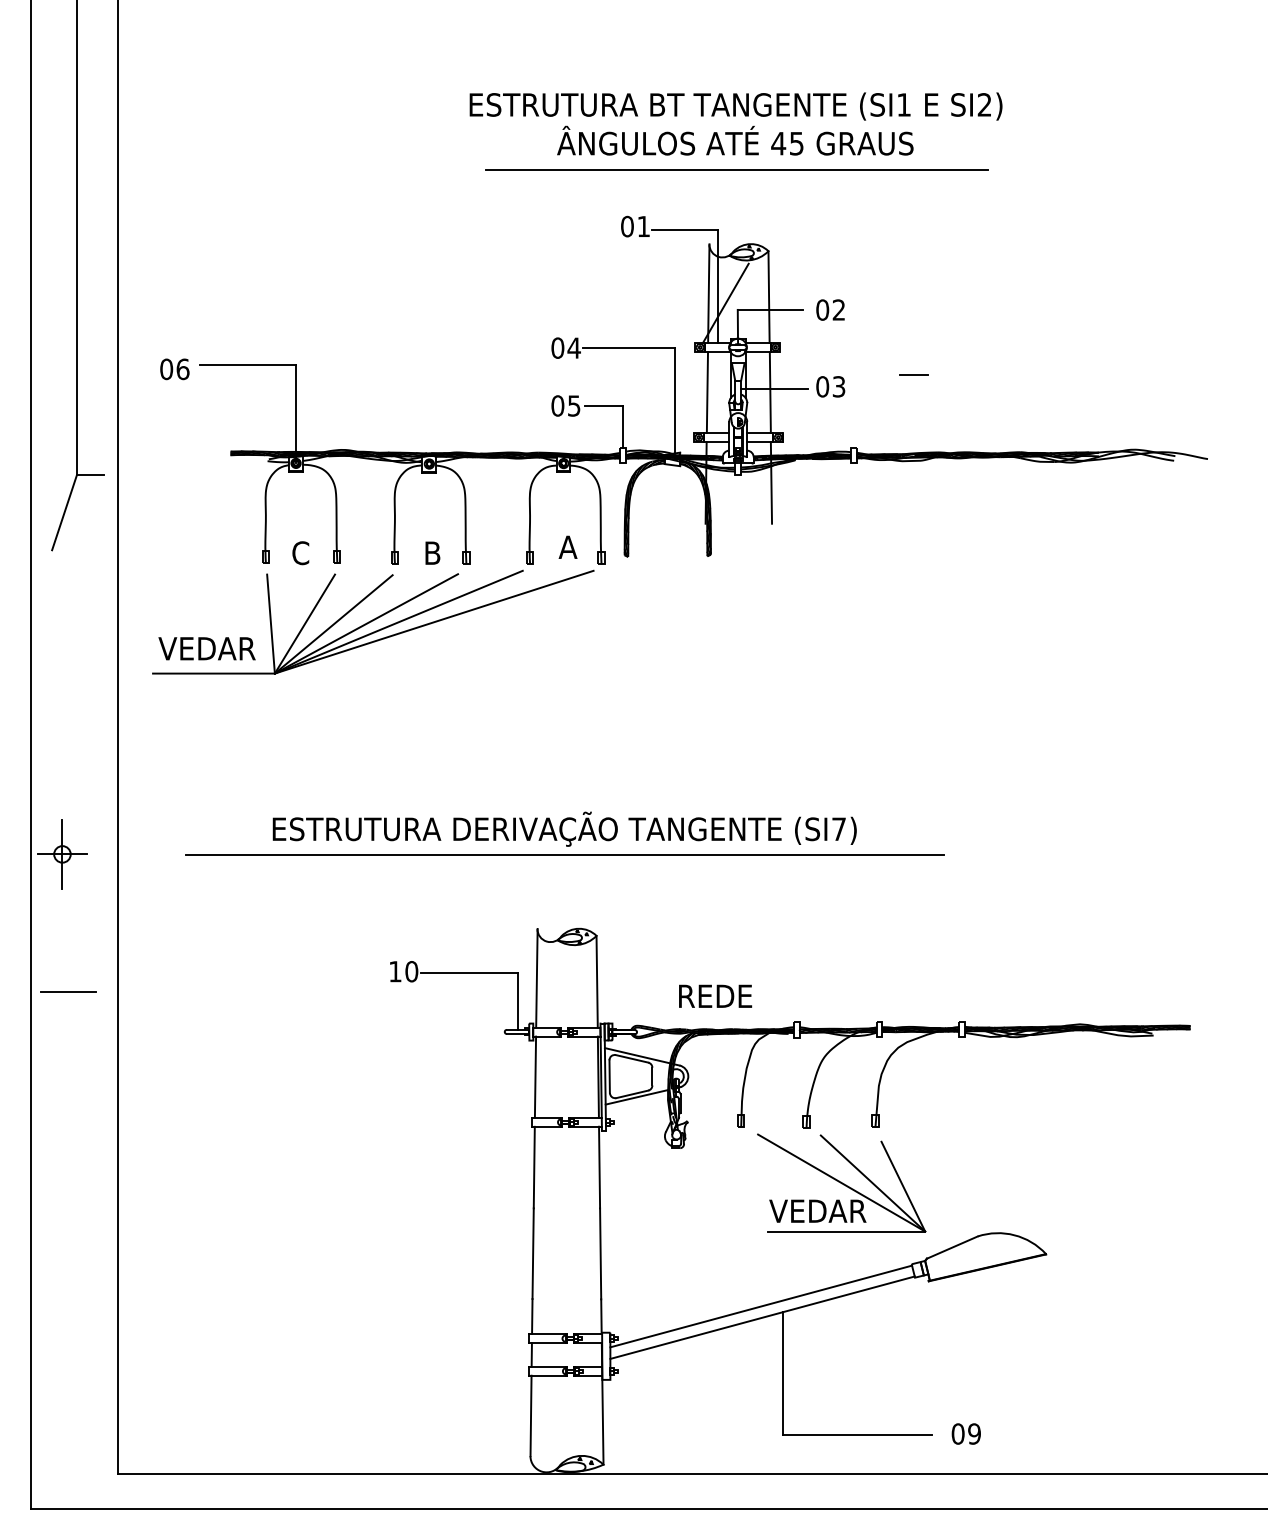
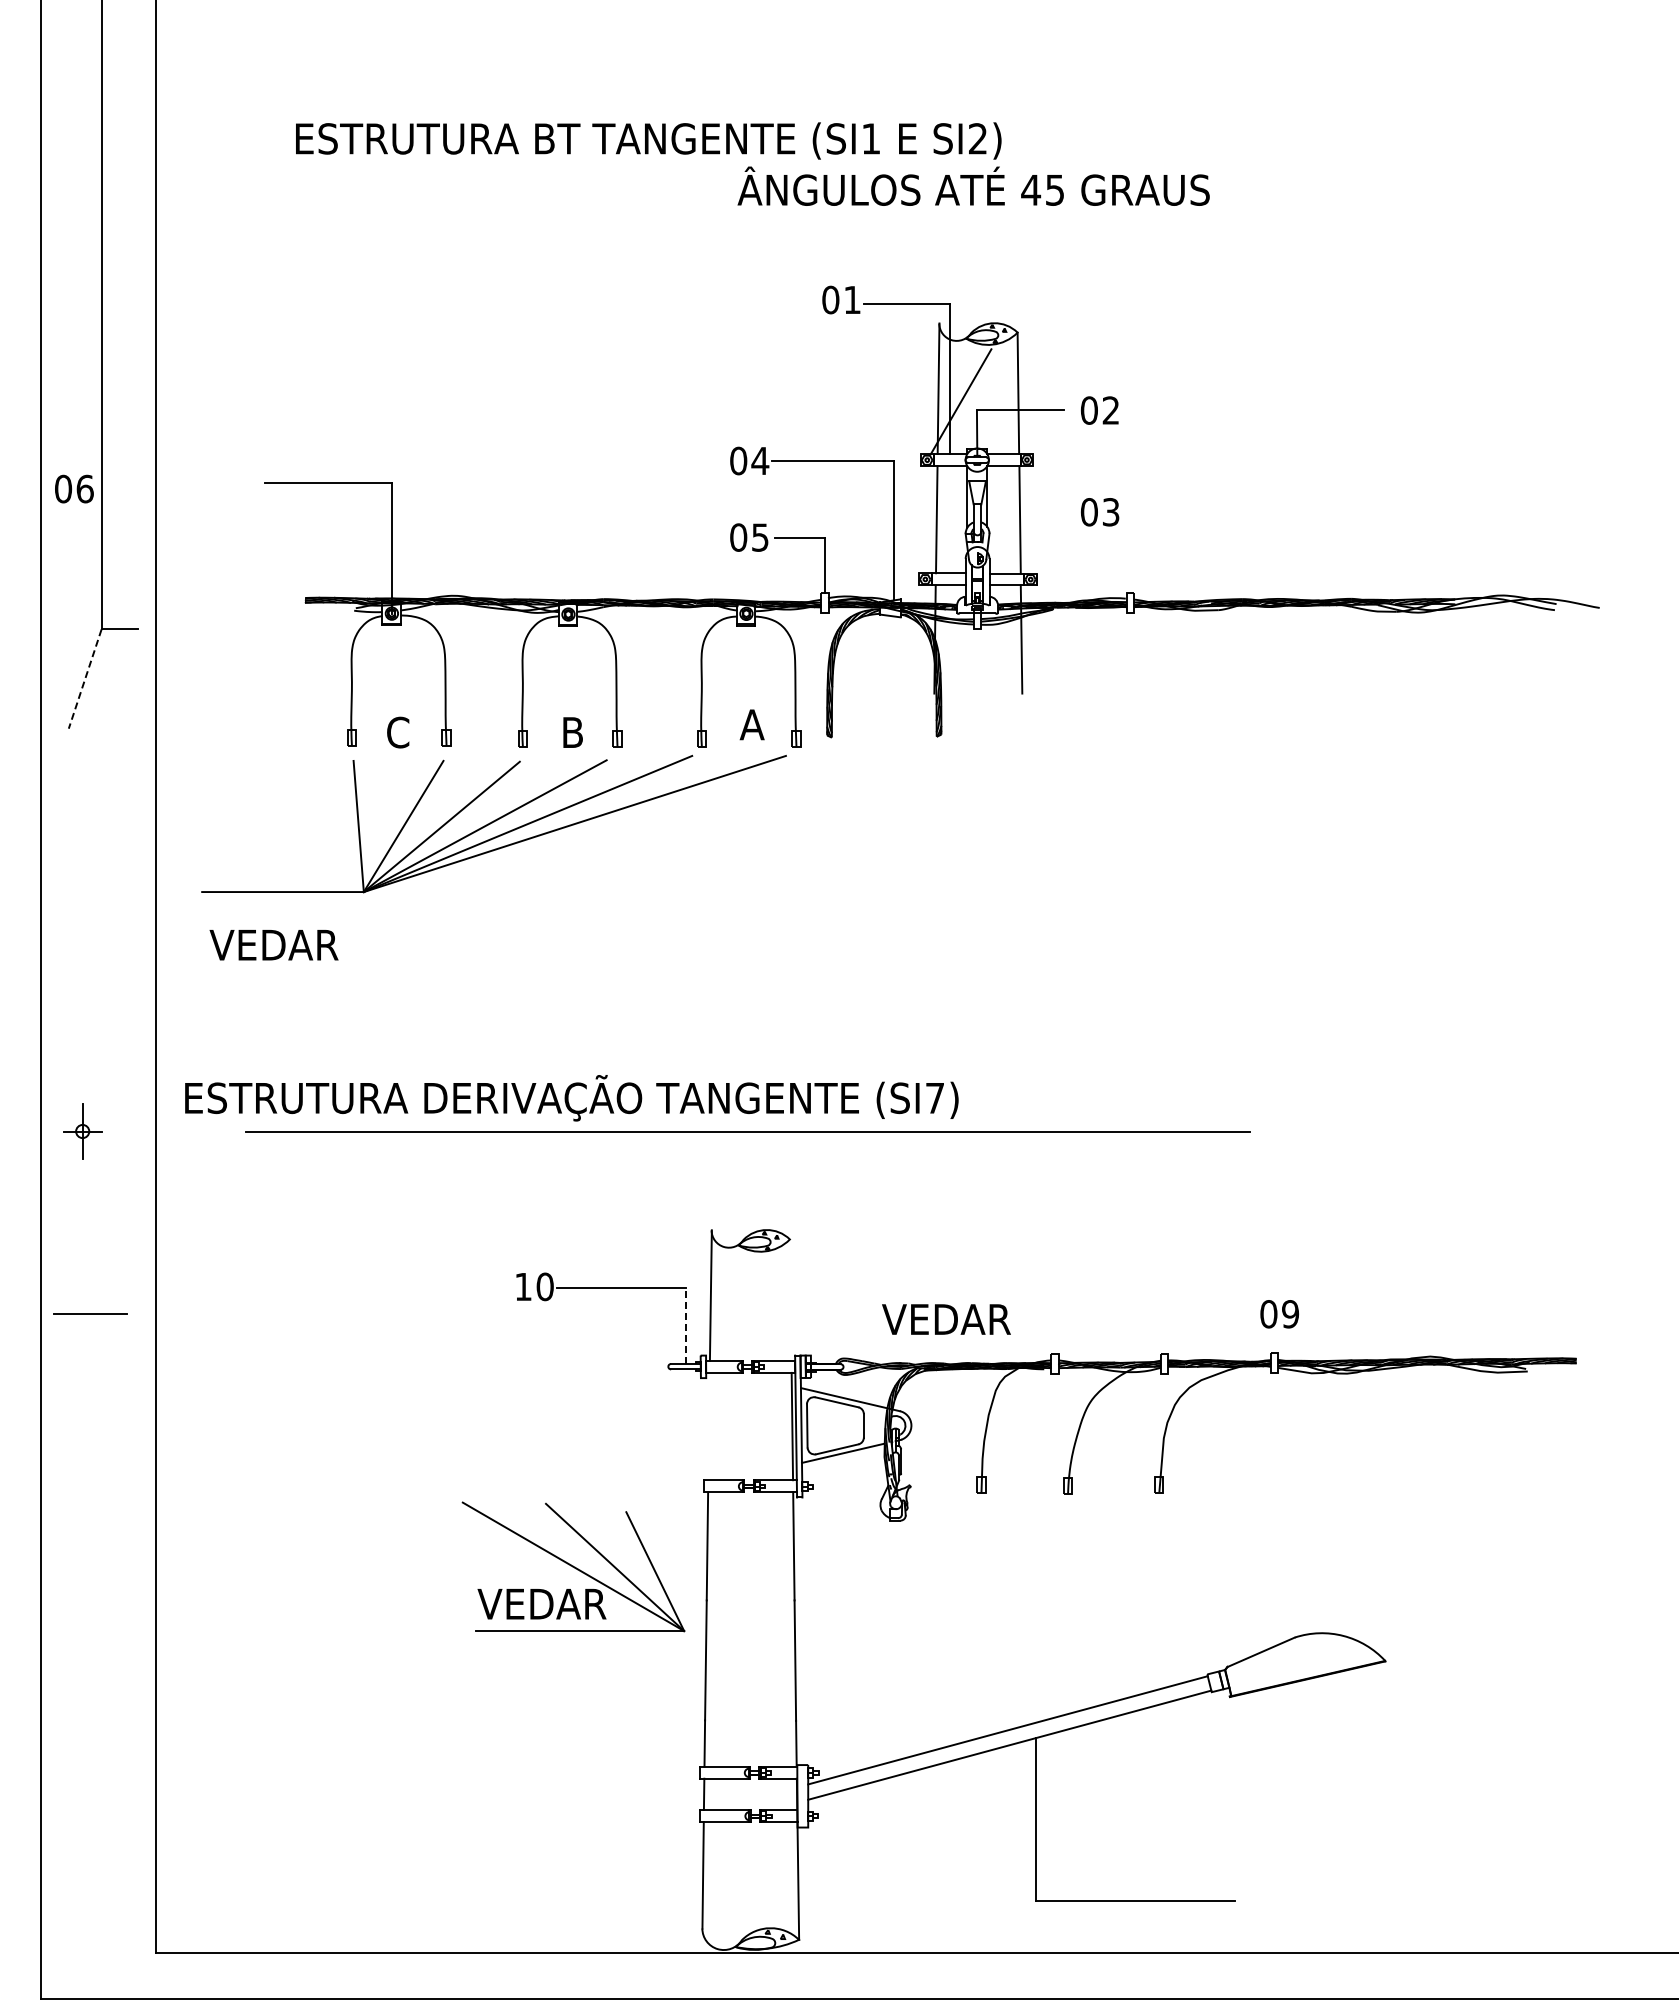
text: (735, 106) -> (648, 140), moved
line: (736, 170) -> (975, 225), removed
text: (174, 368) -> (74, 488), moved
line: (913, 374) -> (1209, 496), removed
line: (774, 388) -> (1025, 514), removed
line: (64, 513) -> (85, 679), solid -> dashed
text: (206, 649) -> (273, 945), moved
text: (564, 829) -> (571, 1098), moved
part: (62, 854) -> (82, 1131), size x0.6
line: (597, 981) -> (790, 1299), removed
text: (714, 996) -> (946, 1319), REDE -> VEDAR
line: (517, 1000) -> (685, 1325), solid -> dashed
line: (535, 1077) -> (708, 1426), removed
part: (841, 1182) -> (573, 1566), moved
text: (966, 1434) -> (1279, 1314), moved

